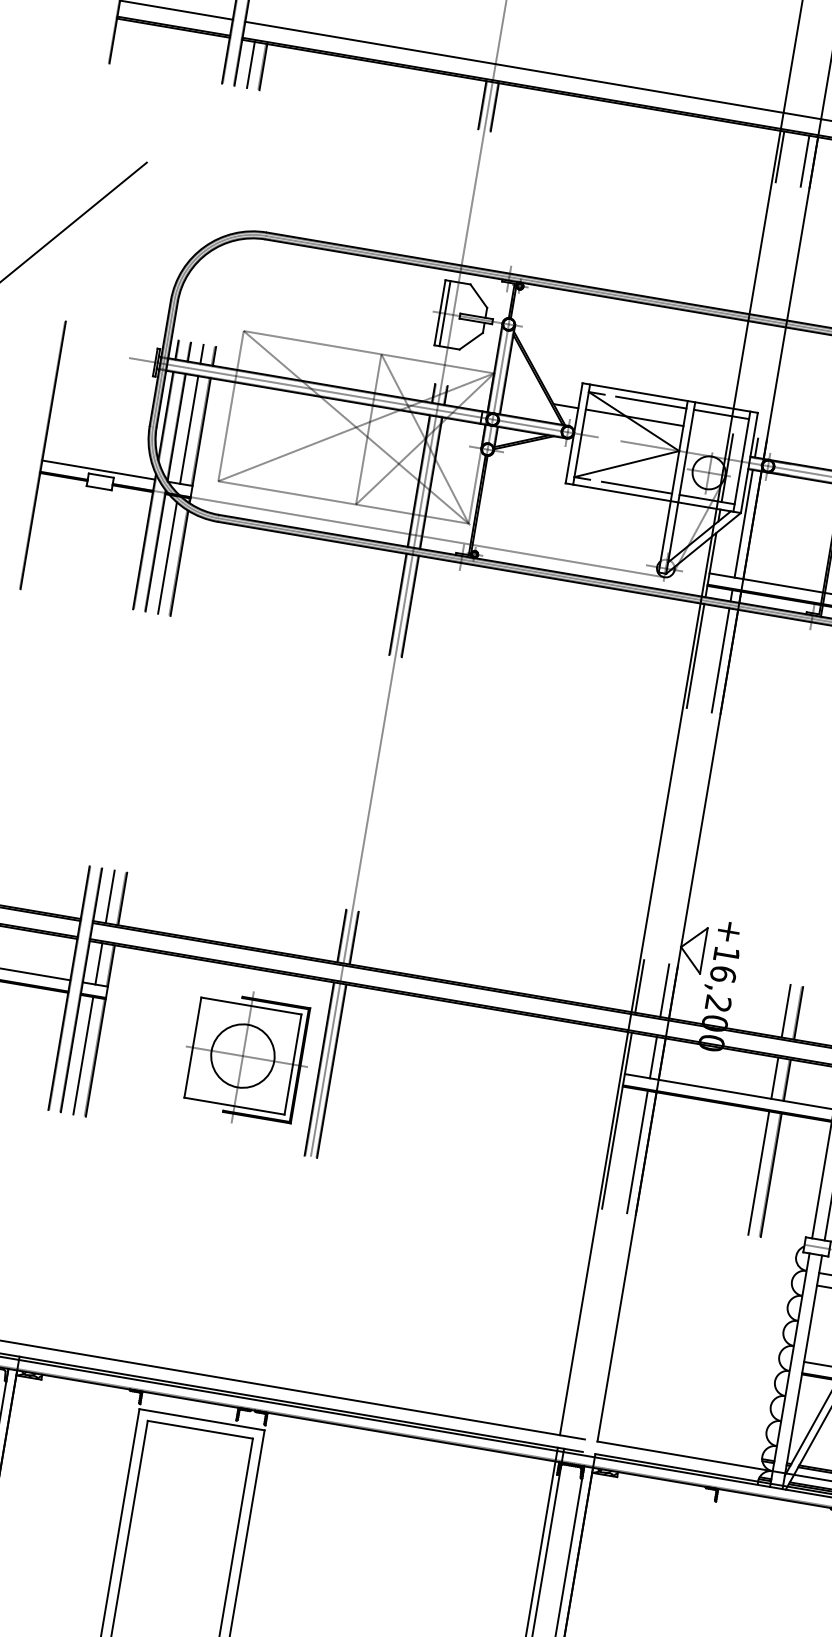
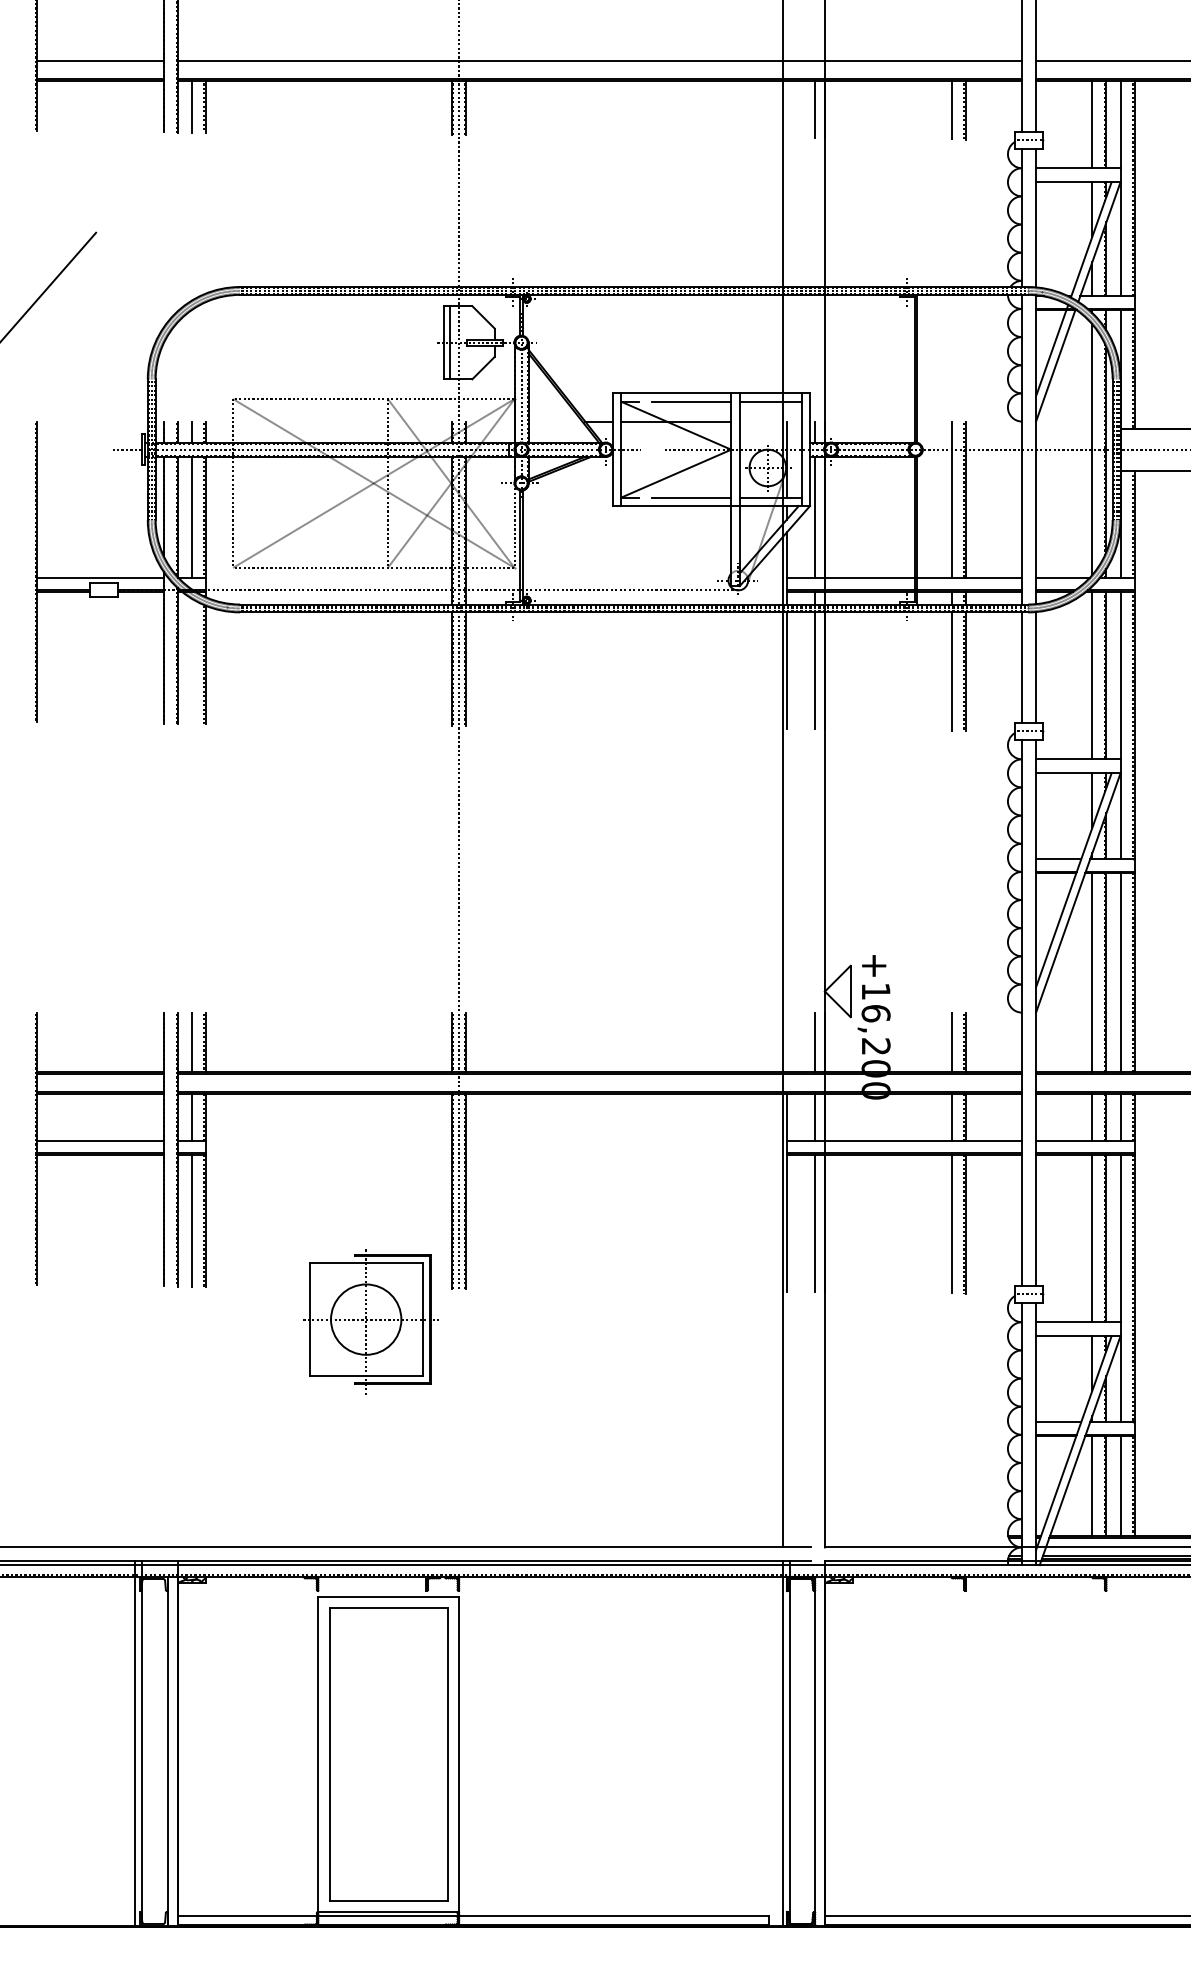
line: (779, 156) -> (786, 109), removed
line: (167, 557) -> (191, 660), removed
line: (639, 985) -> (786, 1041), removed
part: (246, 1058) -> (370, 1321), moved

